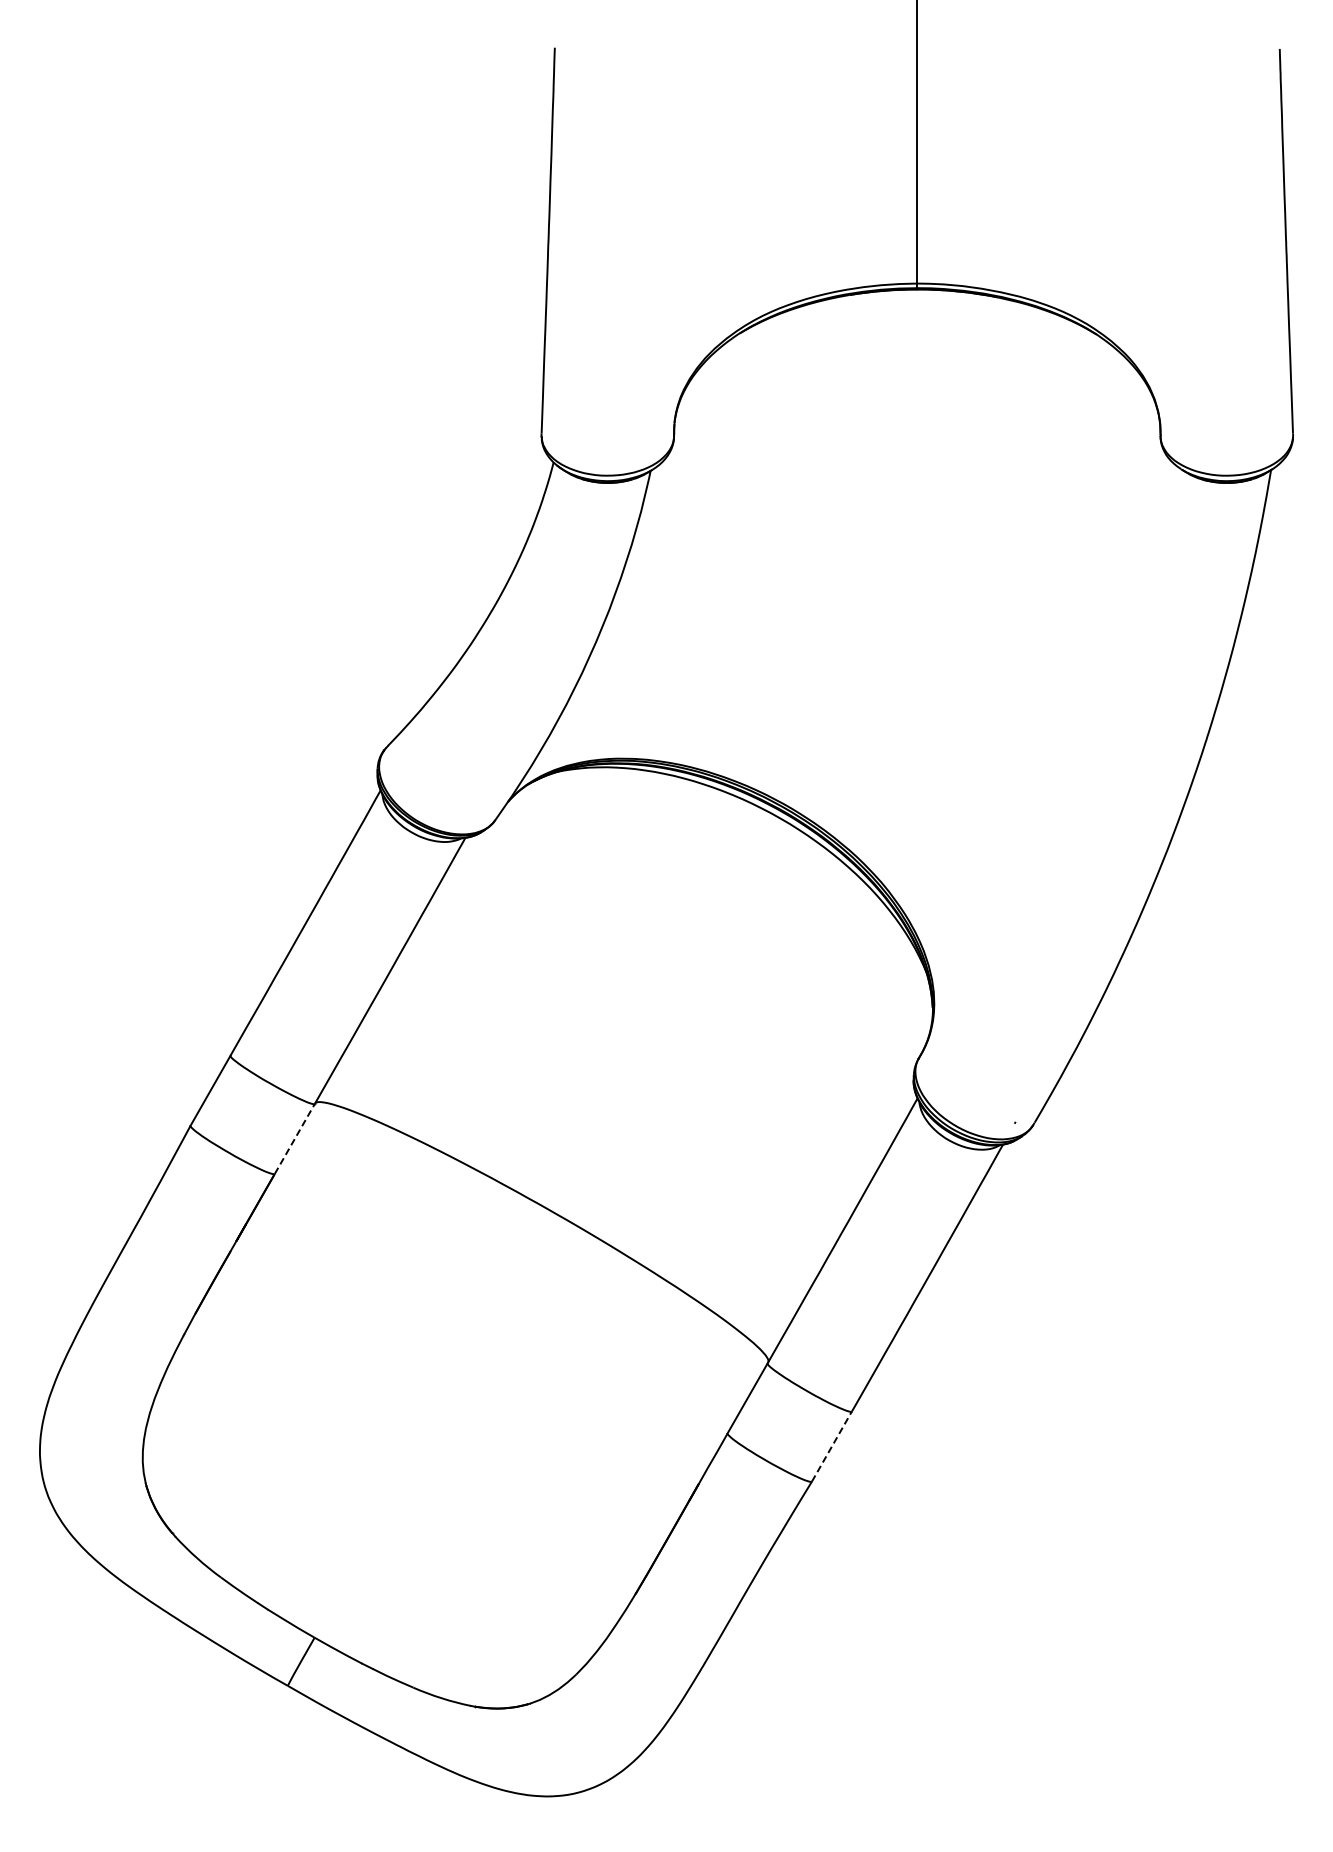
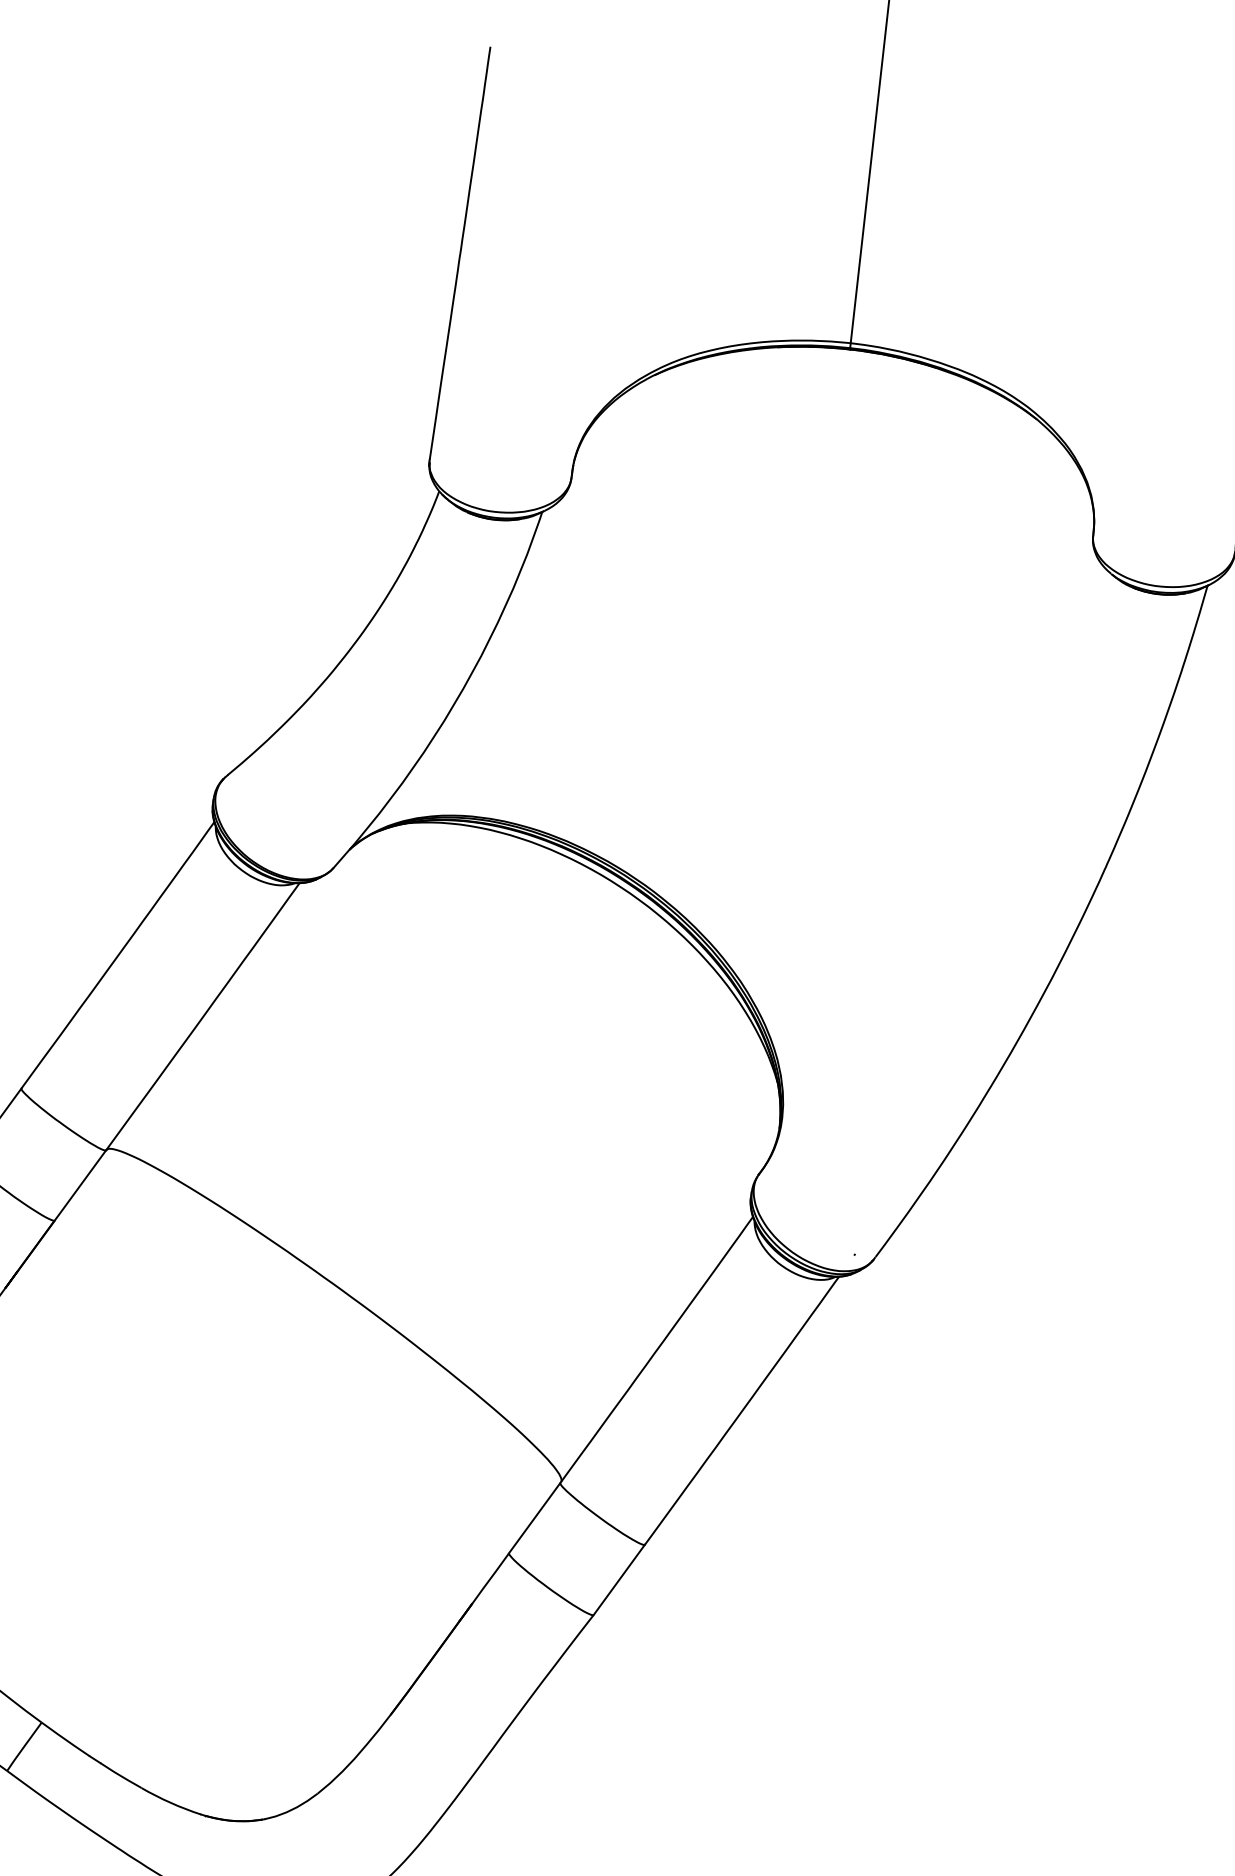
line: (295, 1138) -> (81, 1185), dashed -> solid
line: (832, 1446) -> (619, 1579), dashed -> solid

